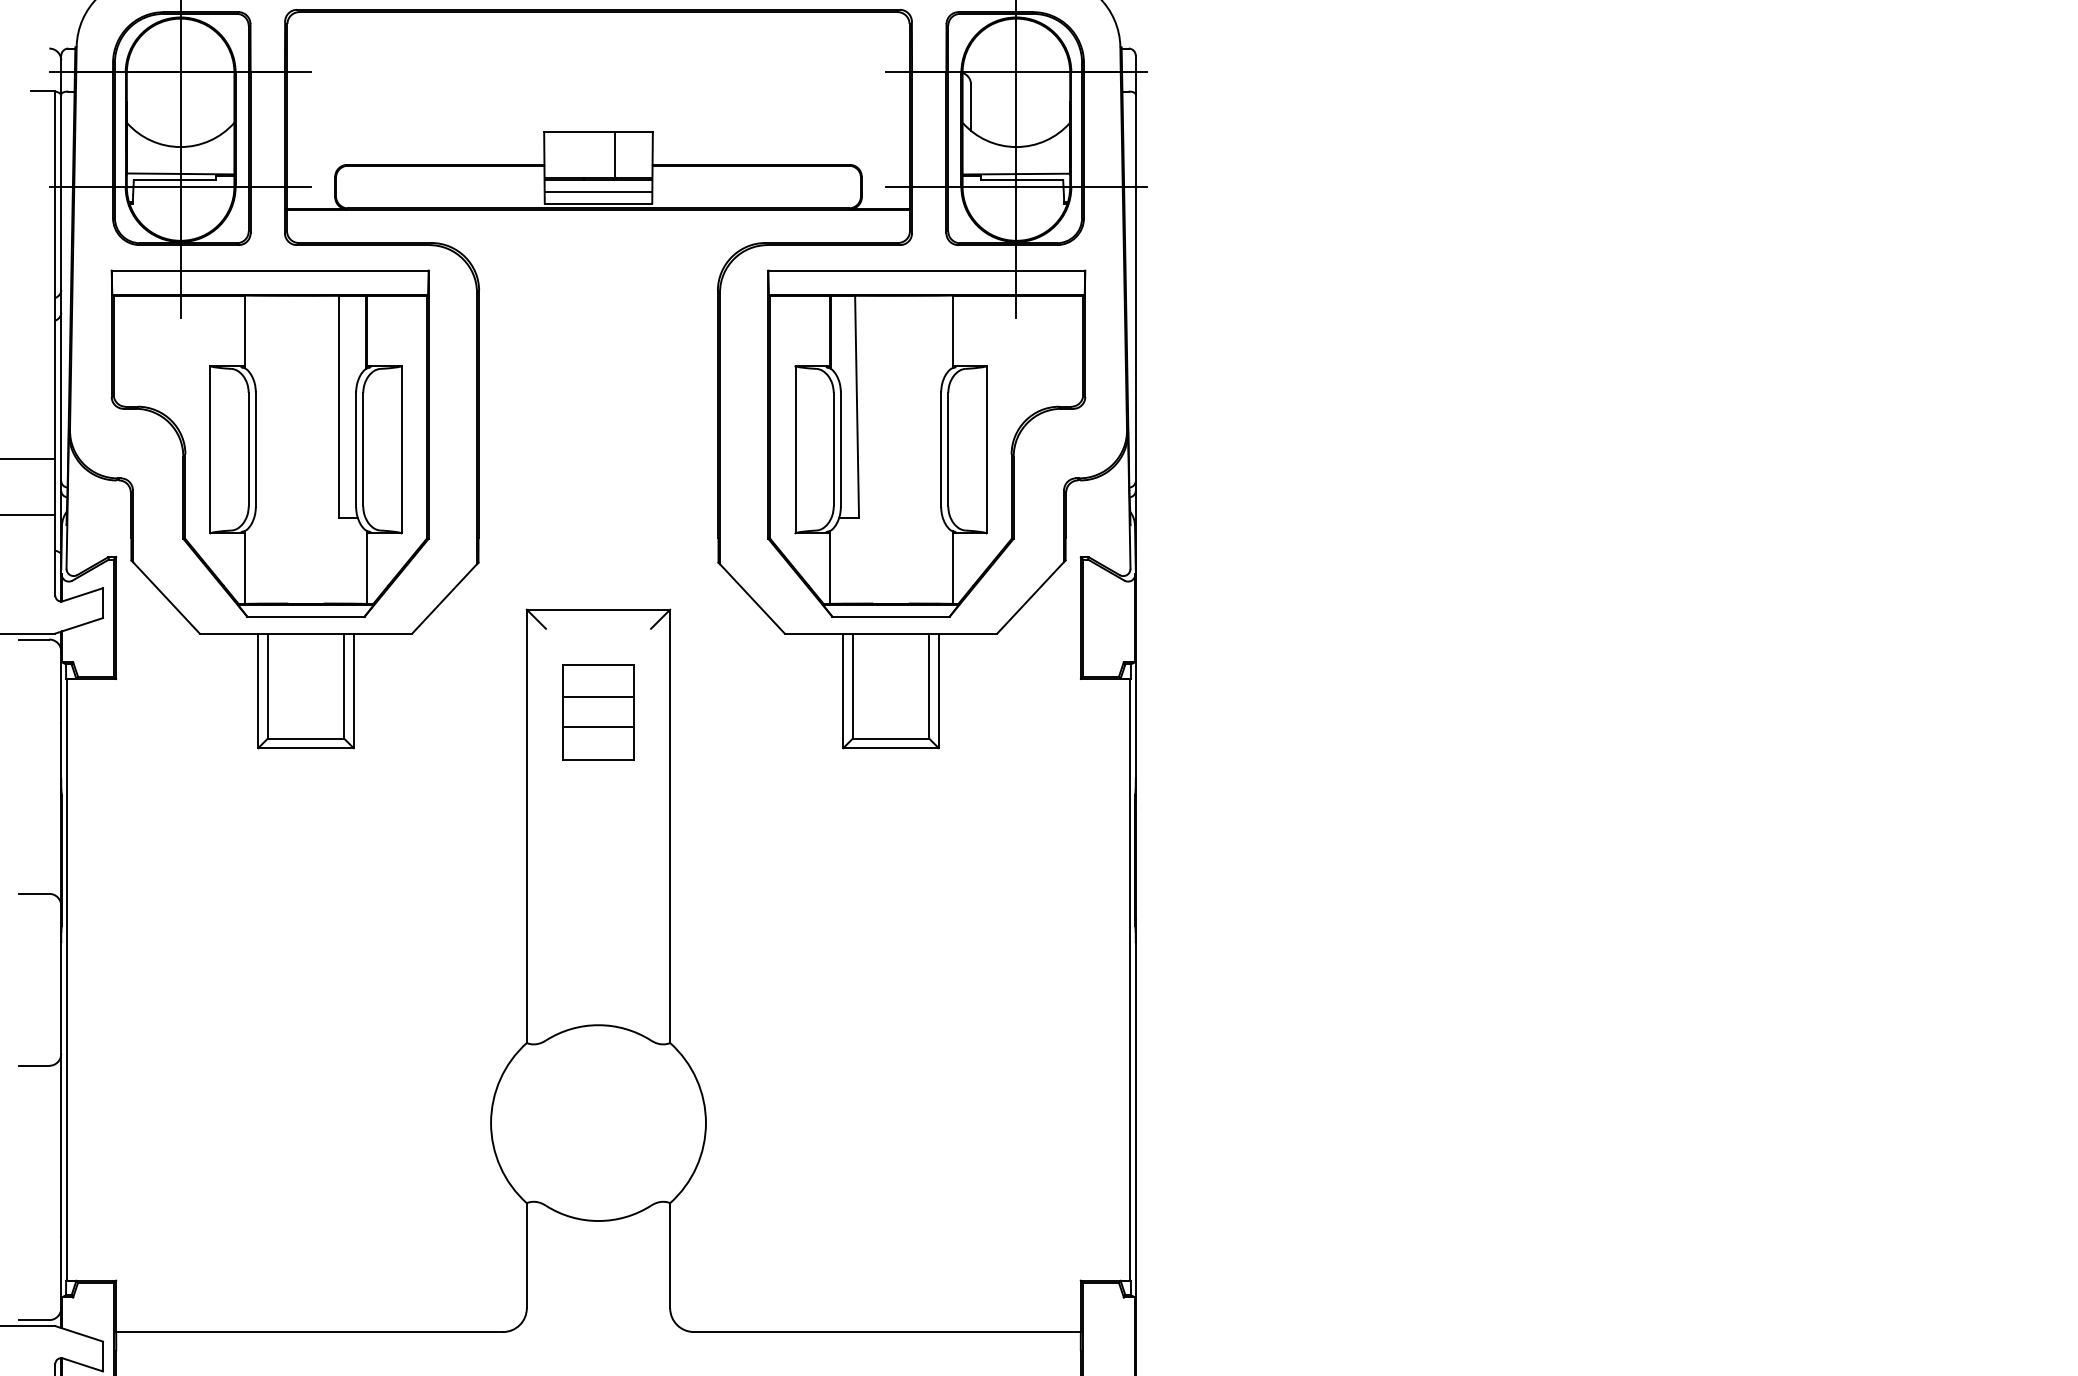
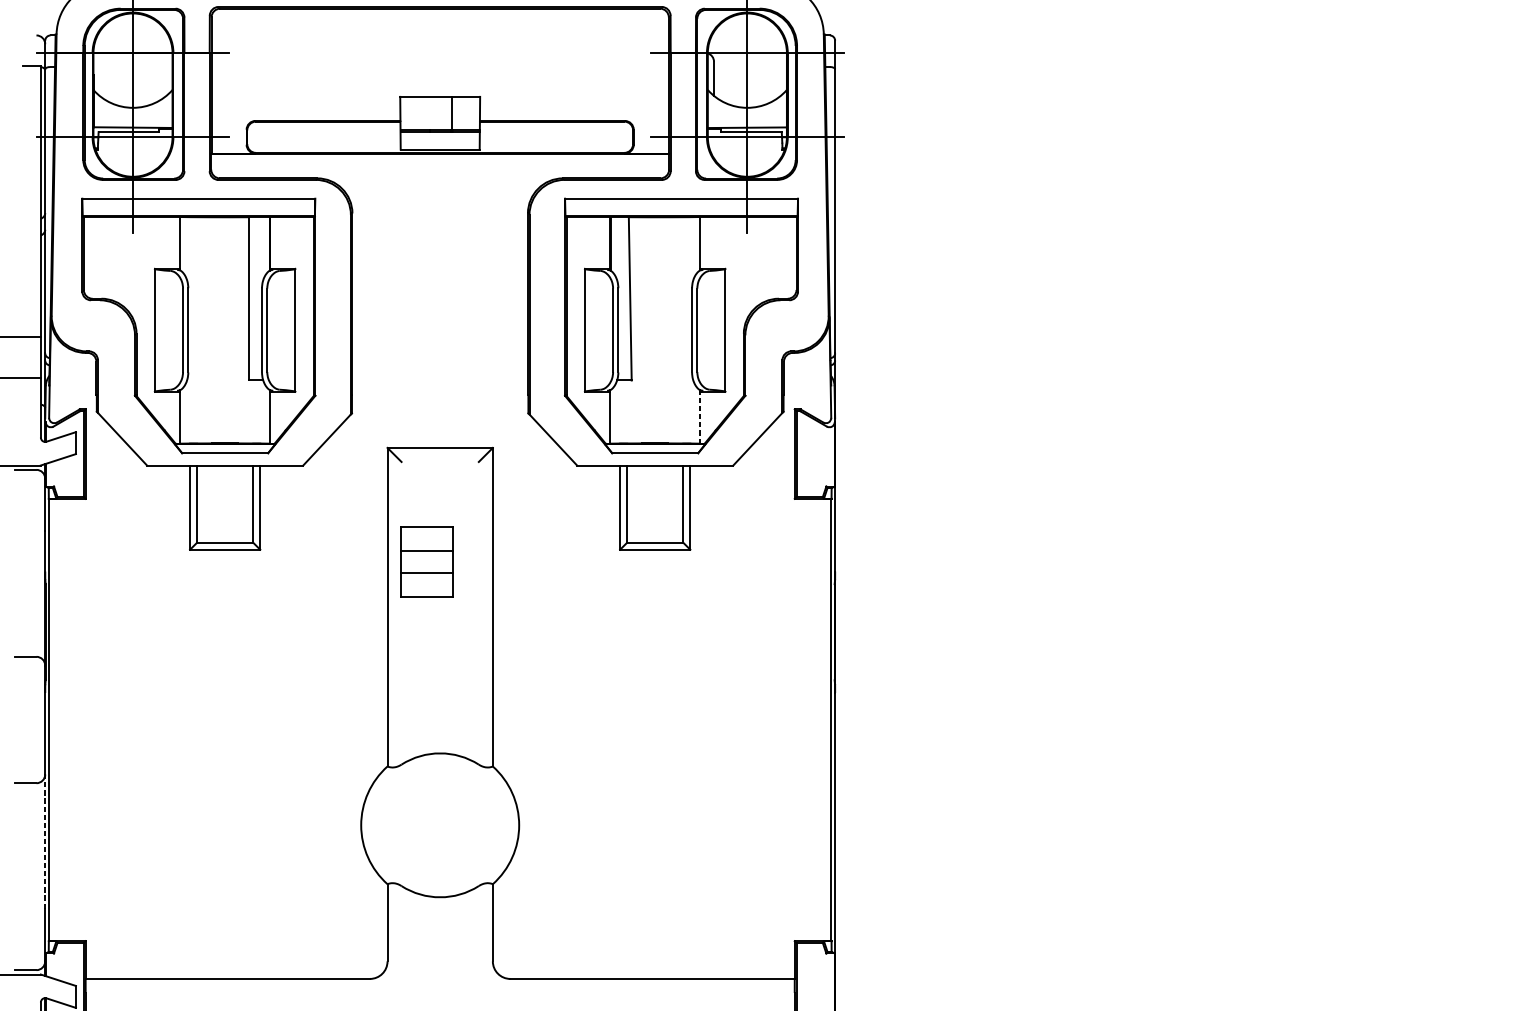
line: (598, 191) -> (440, 140), removed
line: (952, 568) -> (700, 417), solid -> dashed
part: (598, 712) -> (426, 561), moved
line: (61, 1144) -> (45, 841), solid -> dashed

